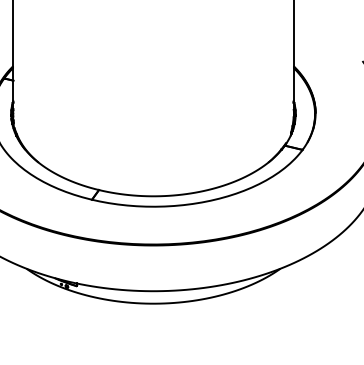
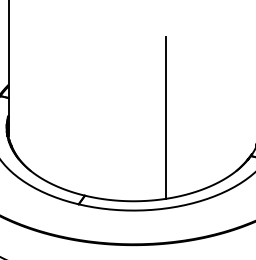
line: (189, 102) -> (165, 117), added

